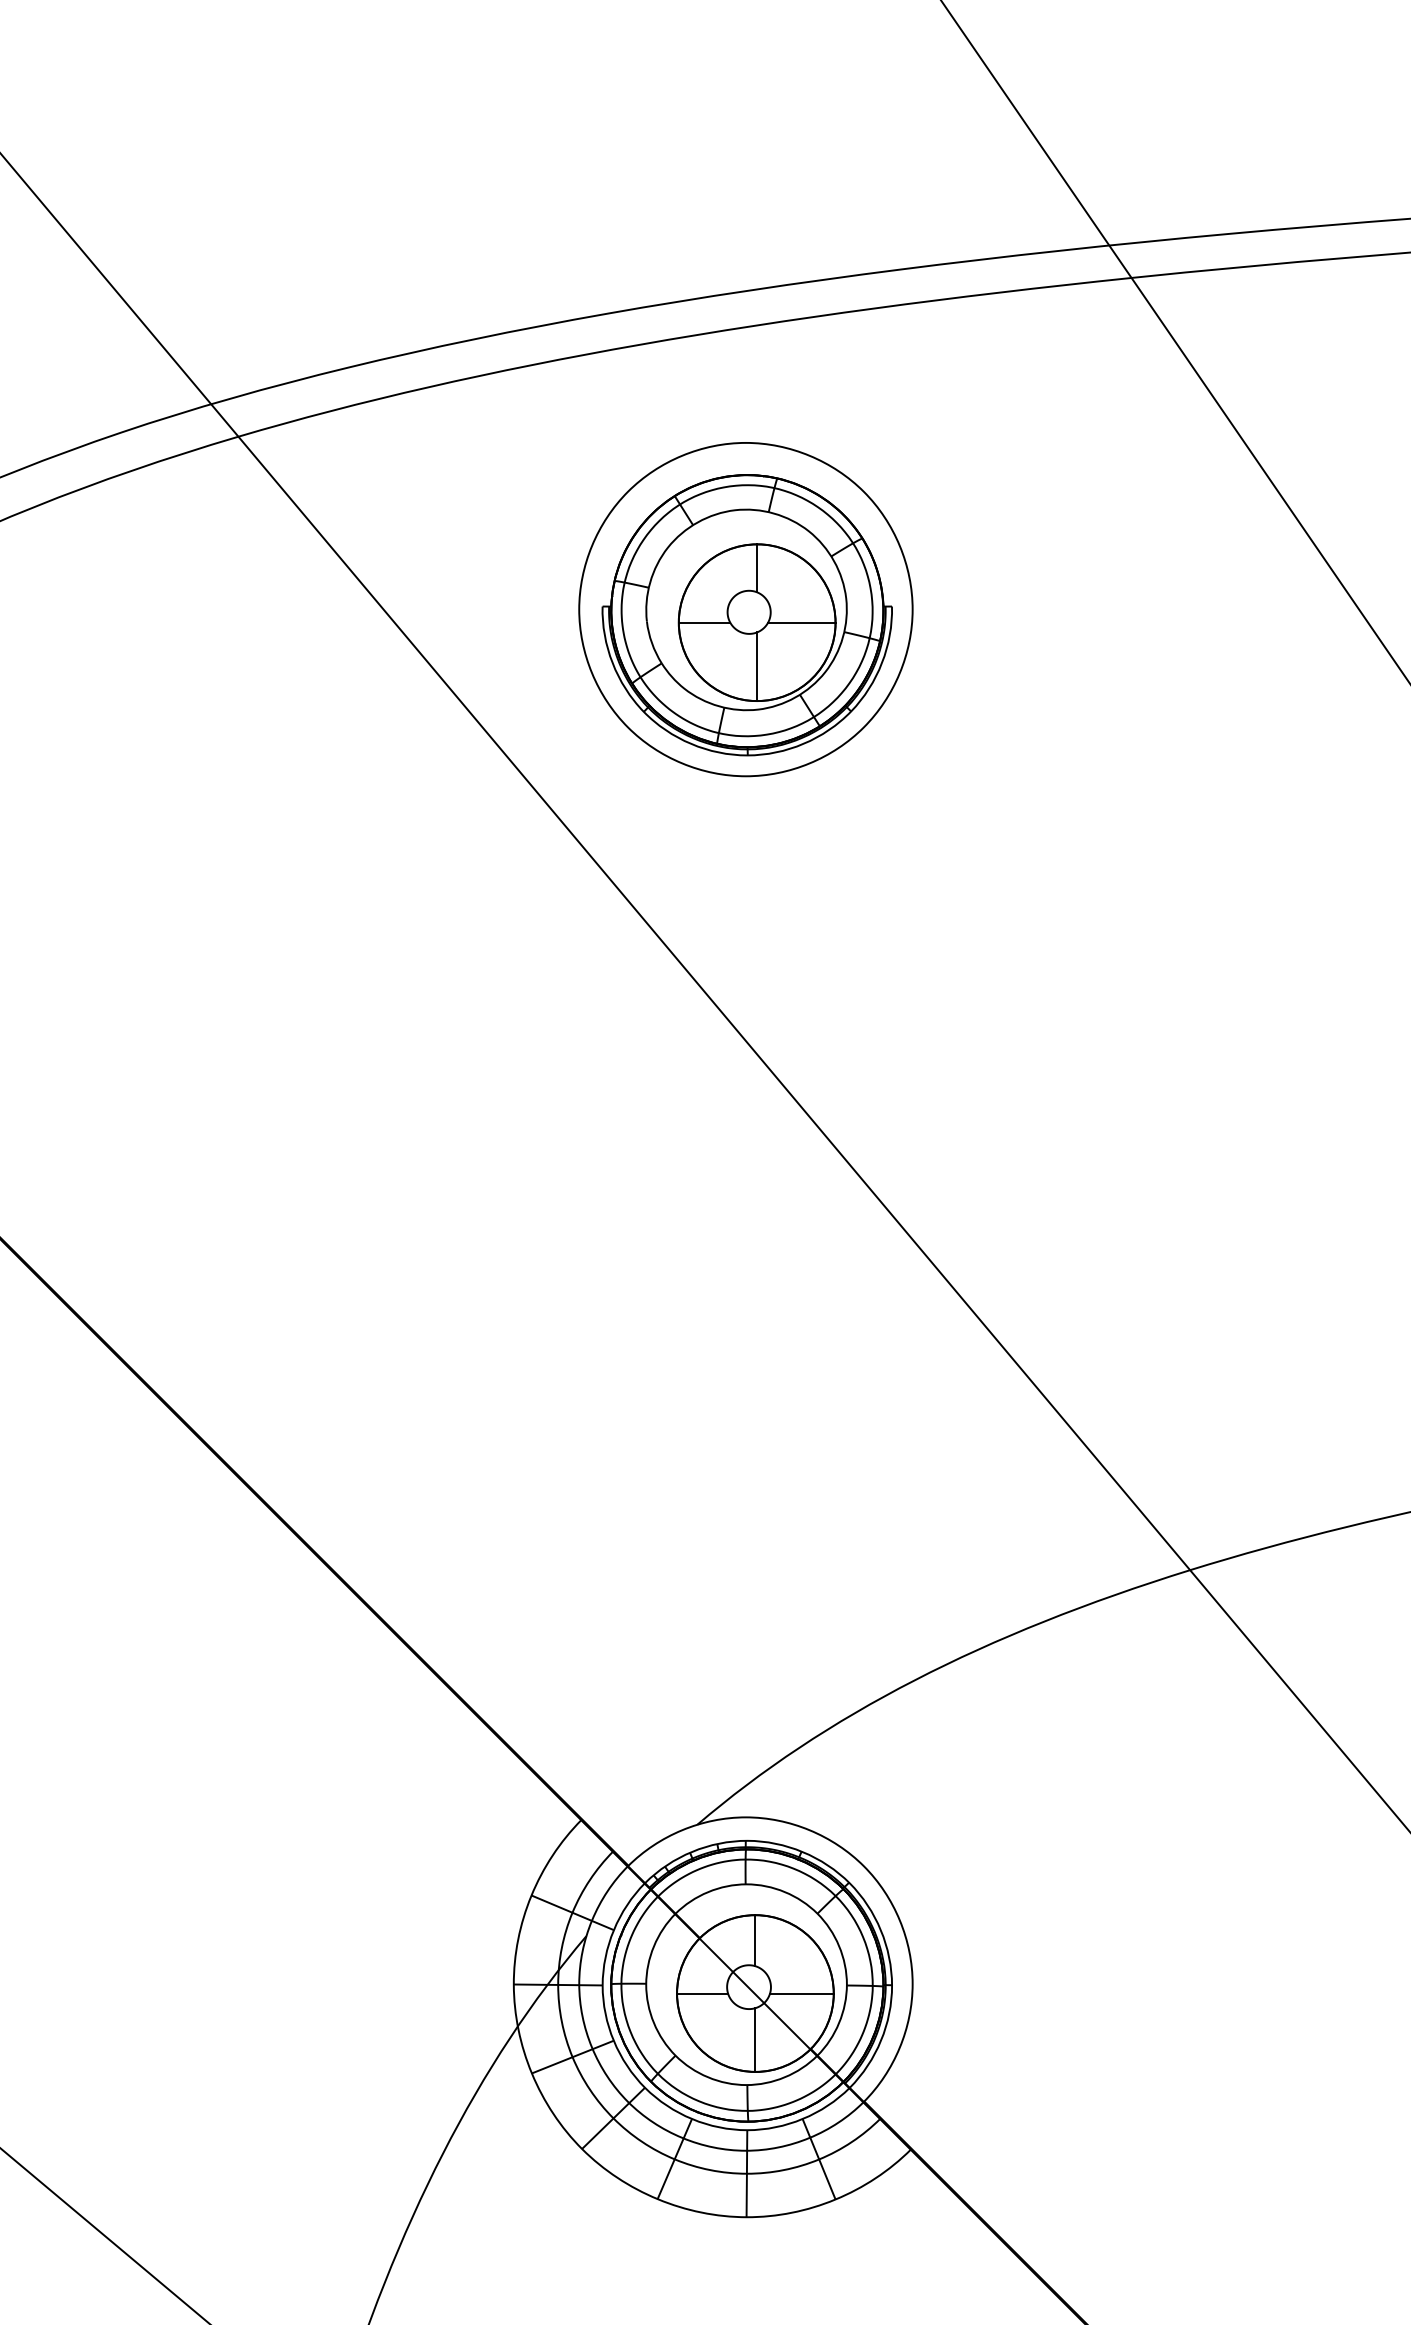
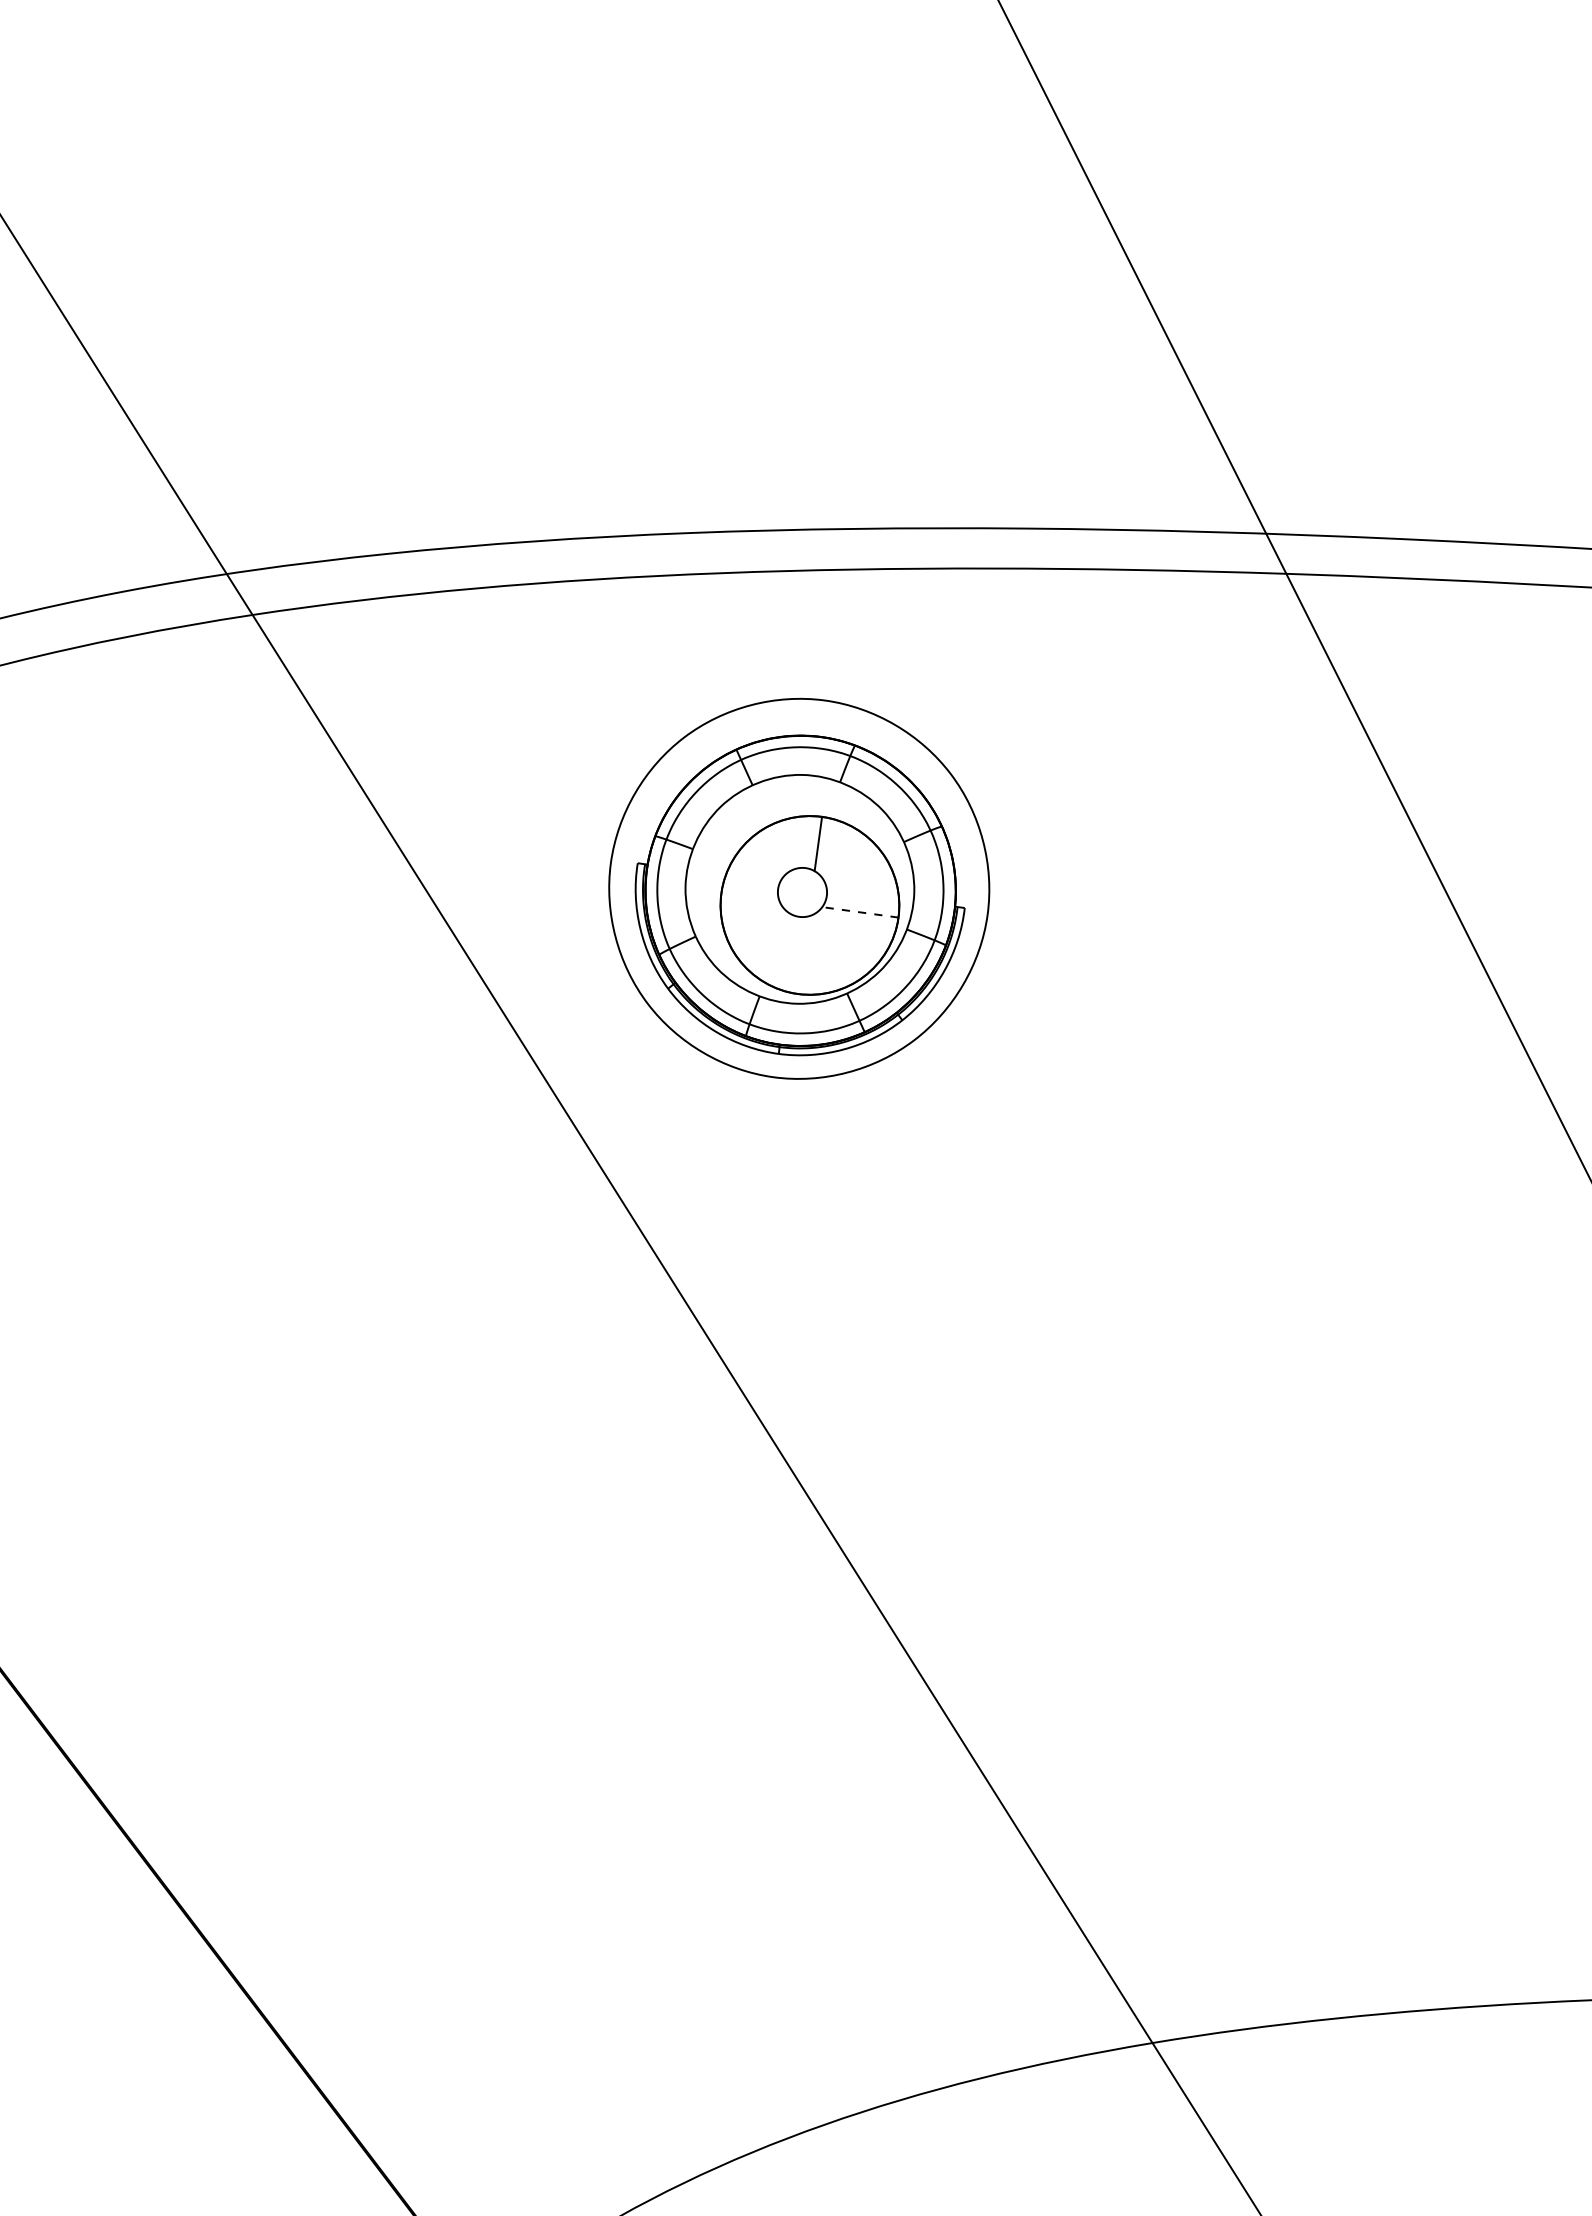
line: (704, 622) -> (750, 897), removed
line: (801, 622) -> (860, 912), solid -> dashed
line: (757, 666) -> (803, 954), removed

